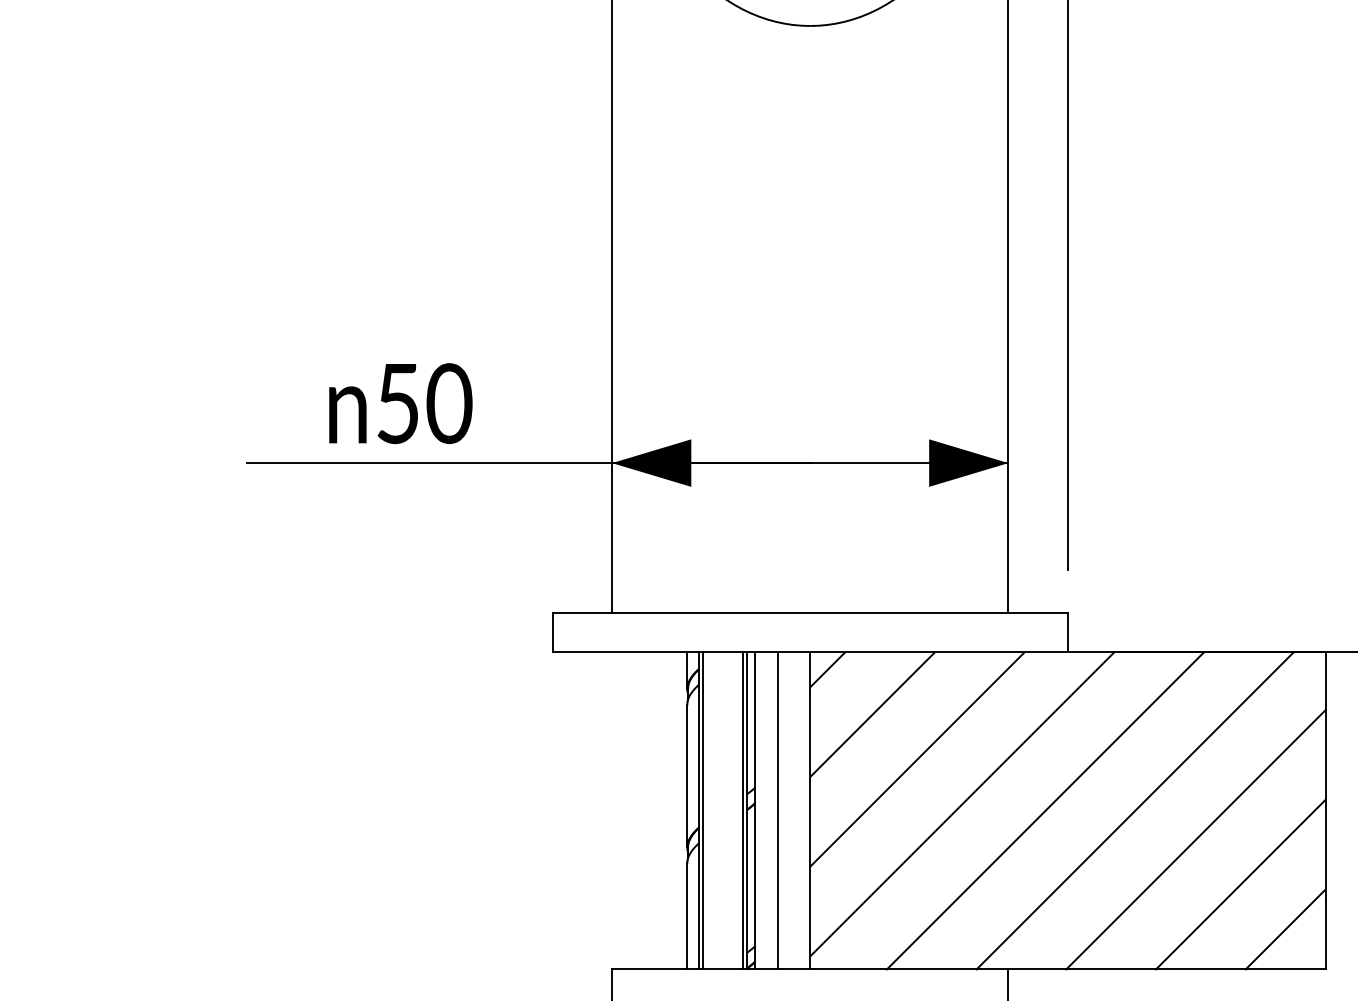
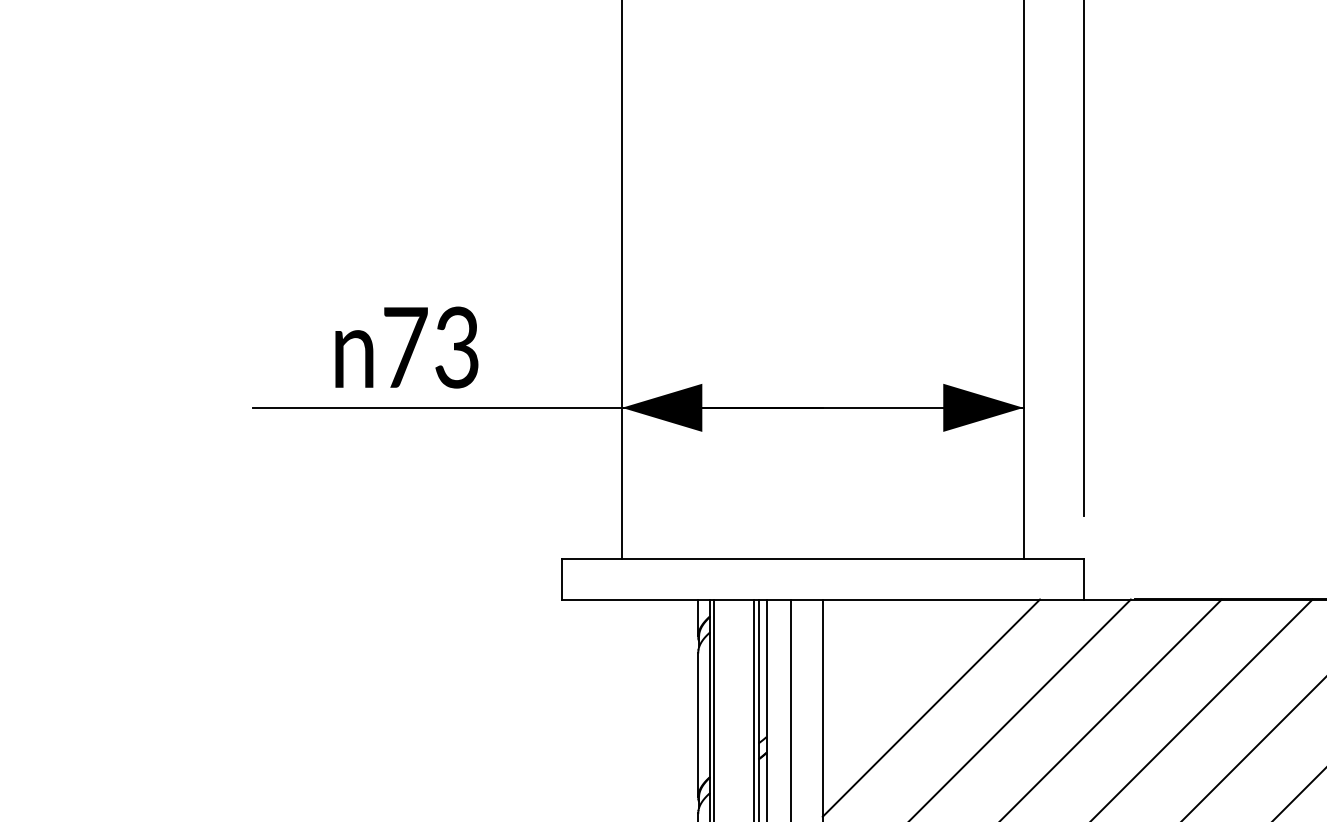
text: (424, 403) -> (431, 347), 50 -> 73
line: (827, 669) -> (840, 616), removed
line: (872, 714) -> (885, 662), removed

